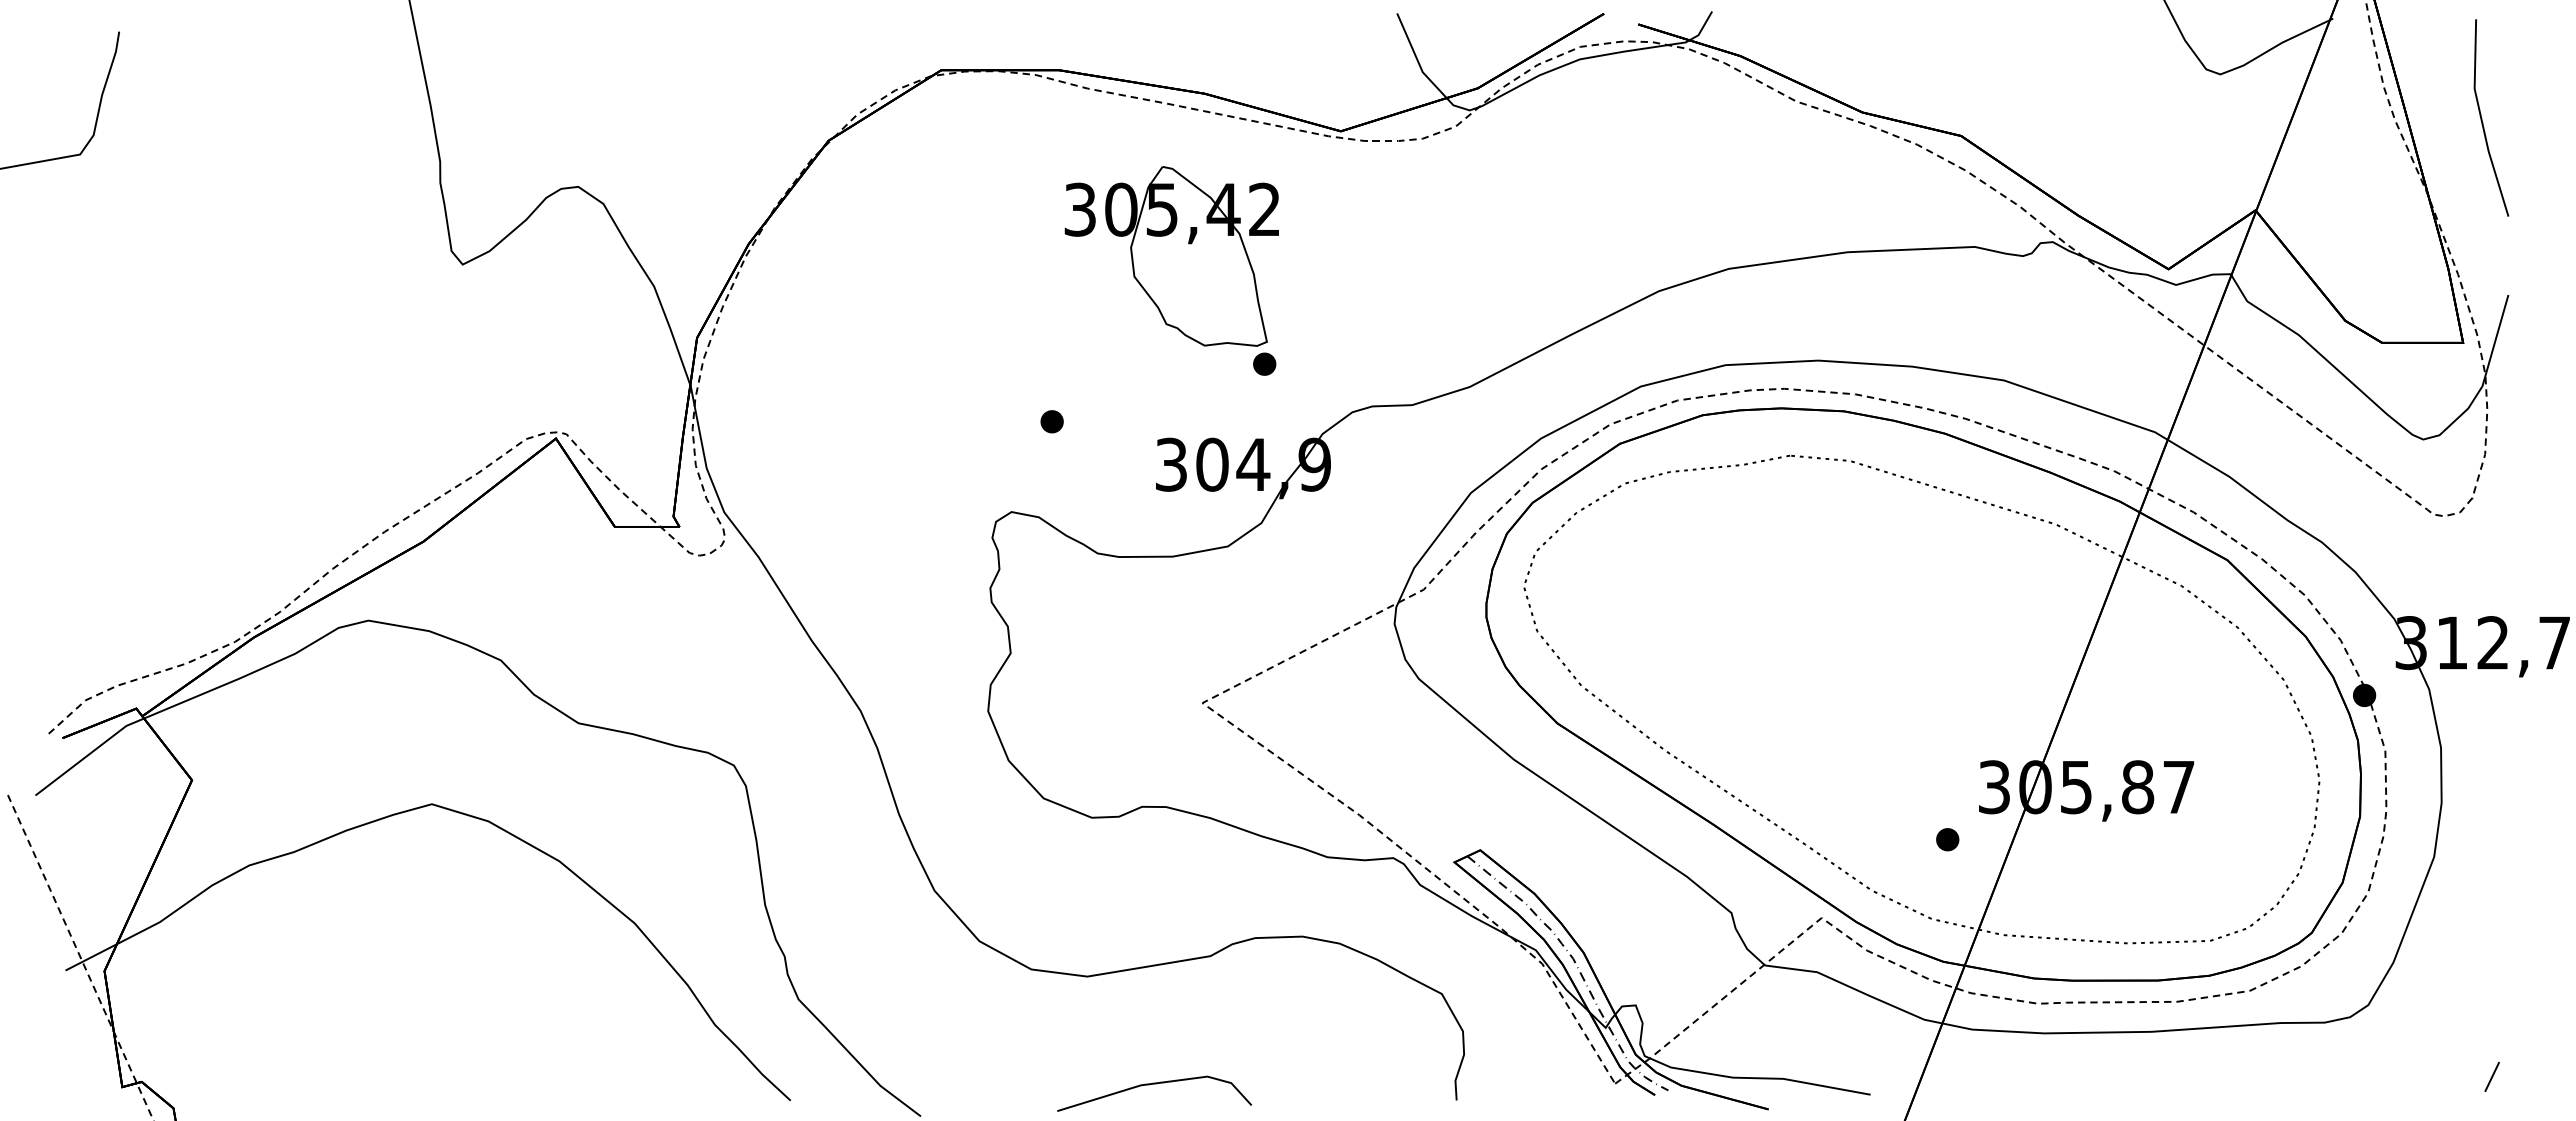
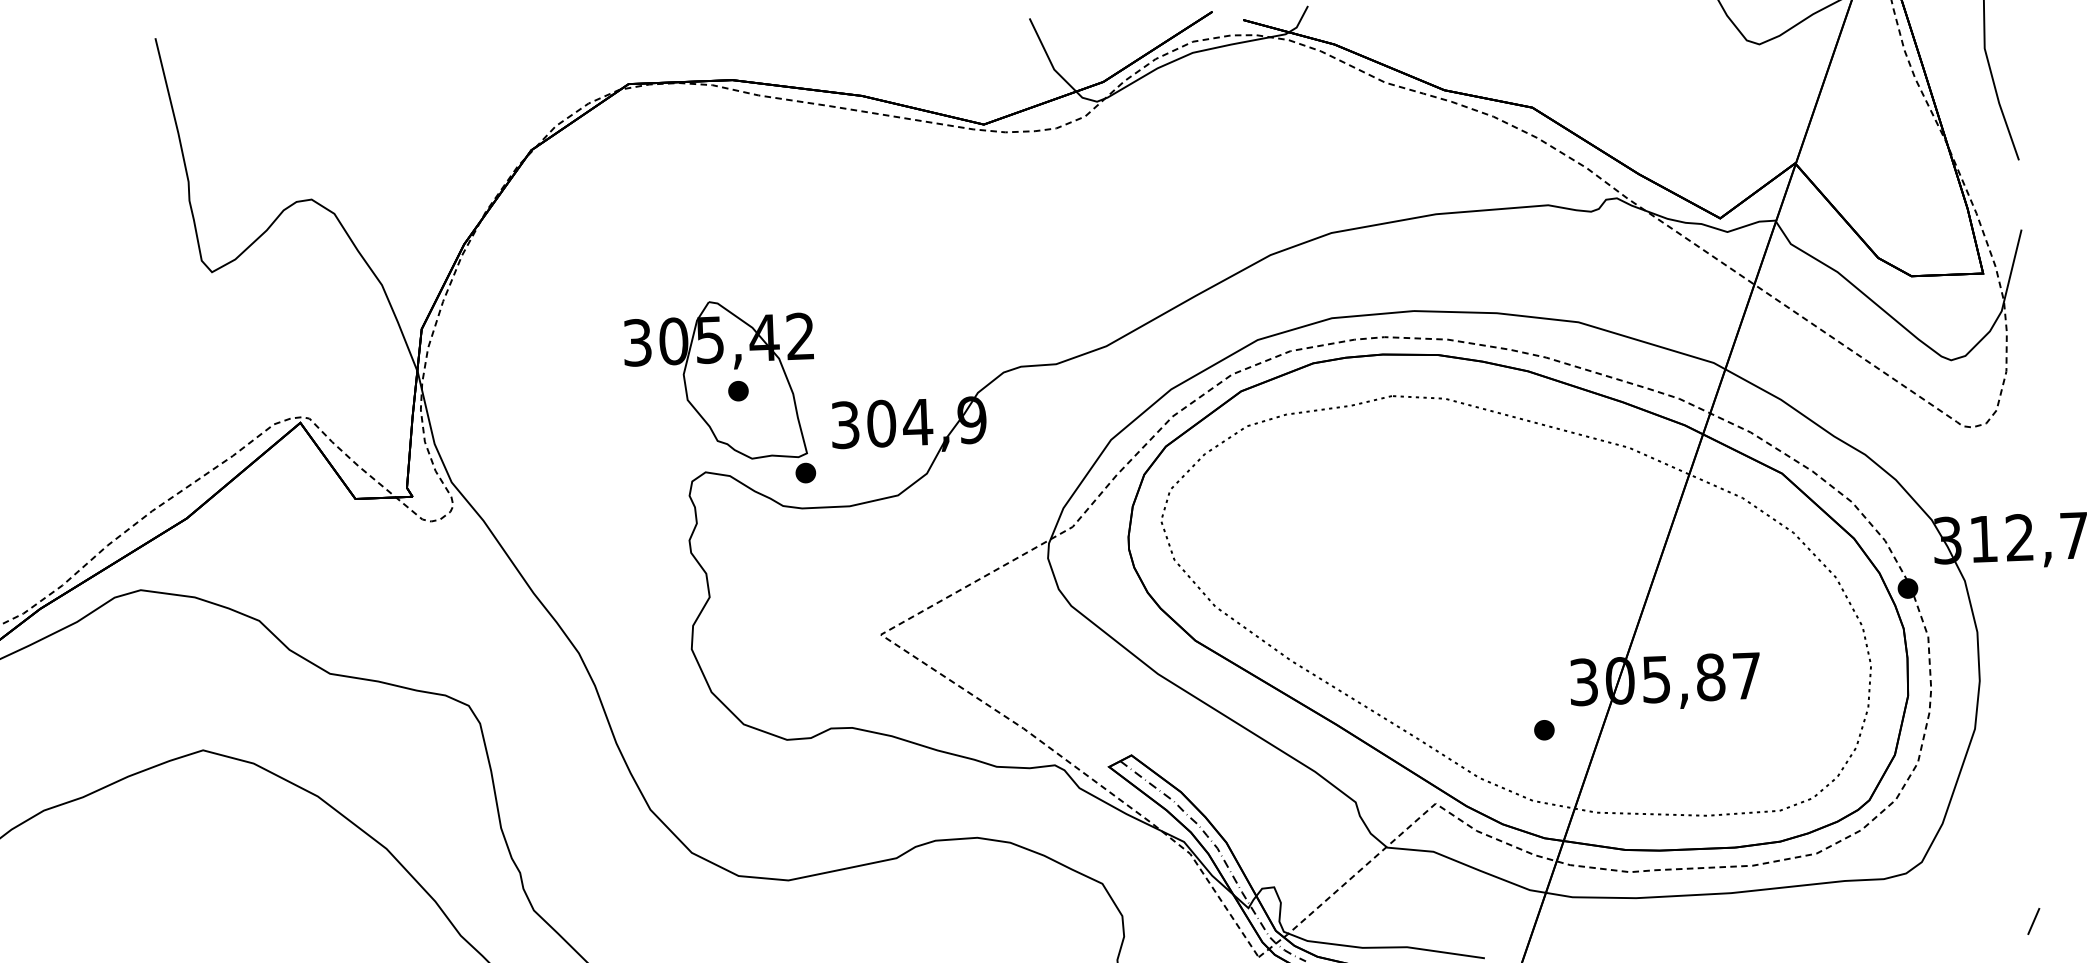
part: (1171, 270) -> (720, 393), moved

